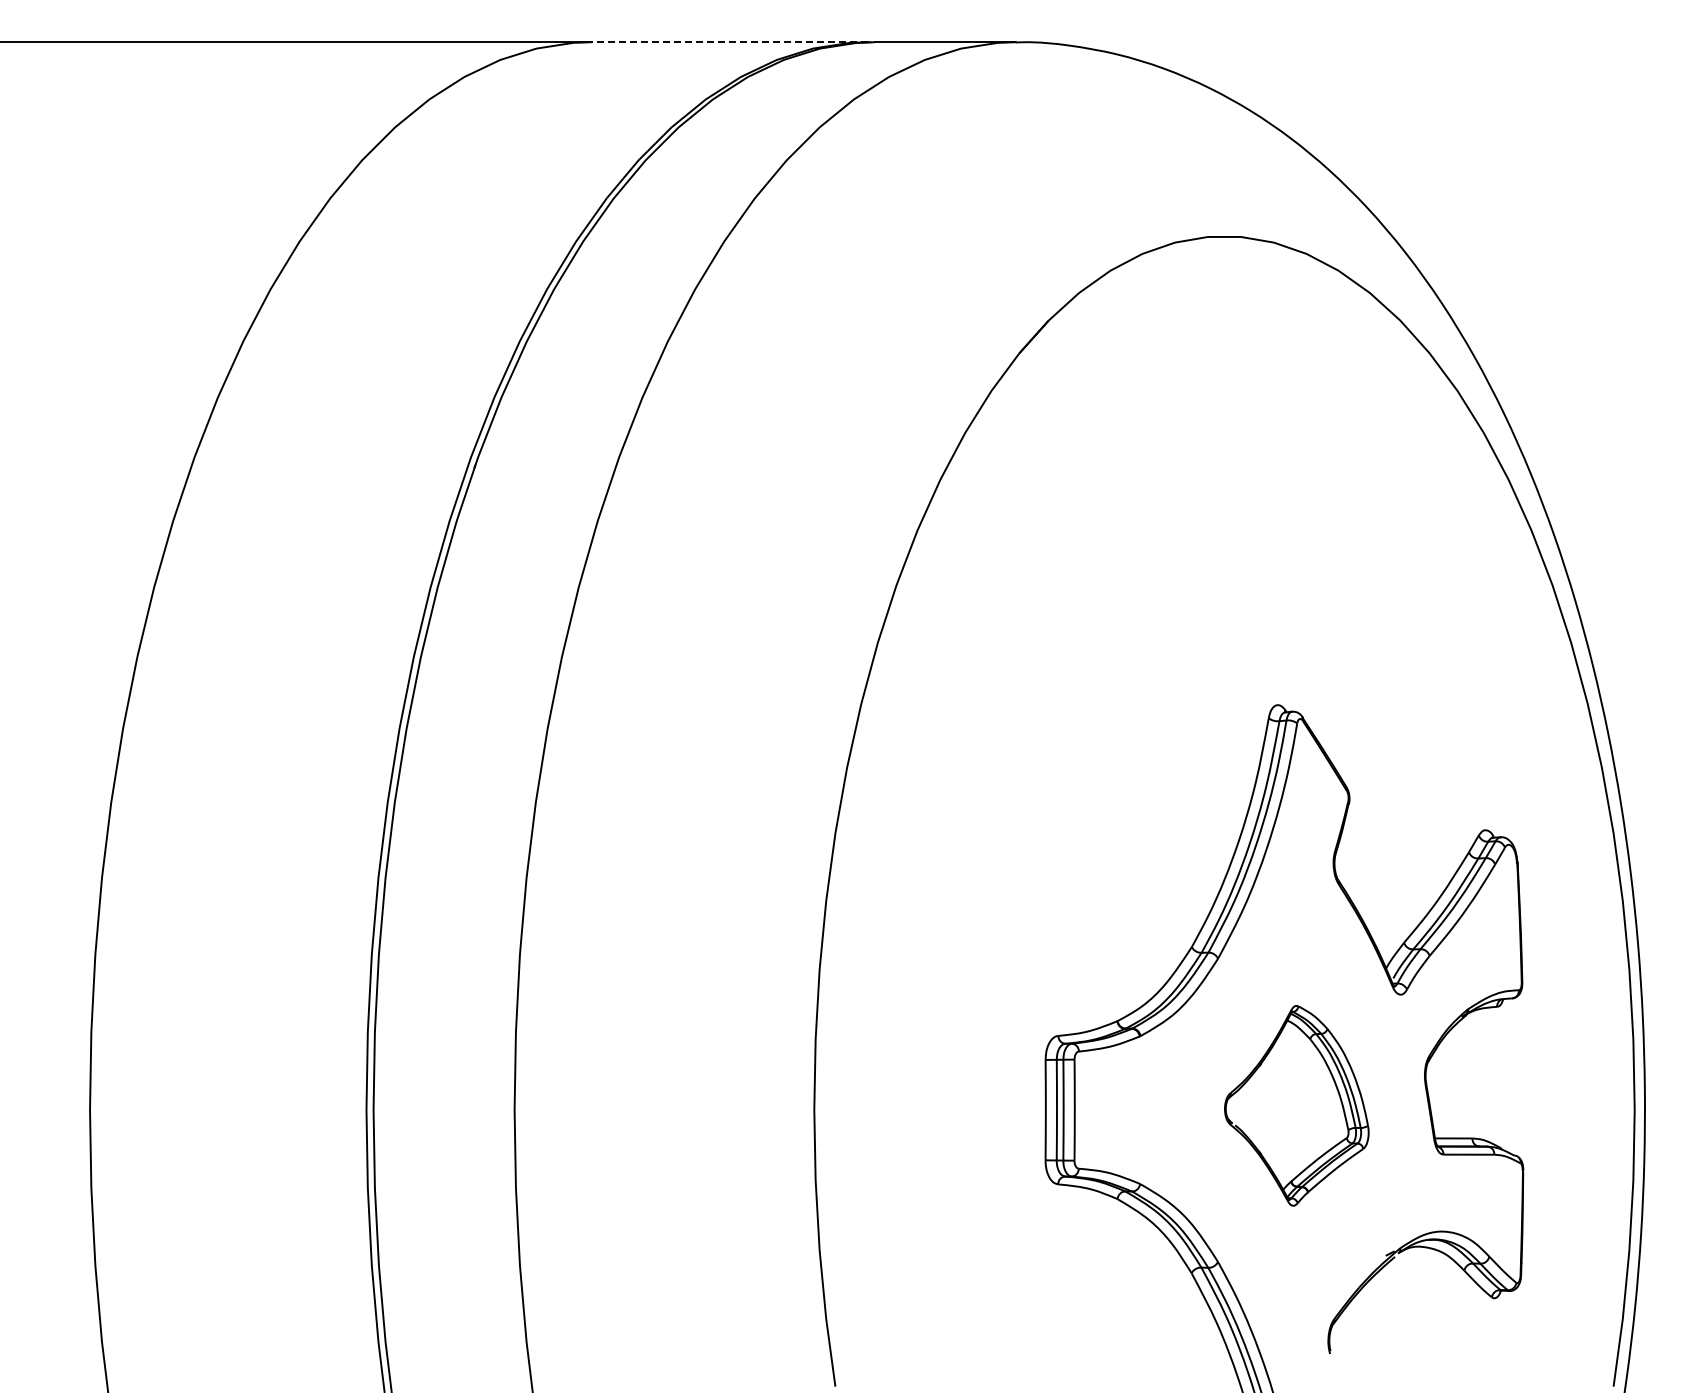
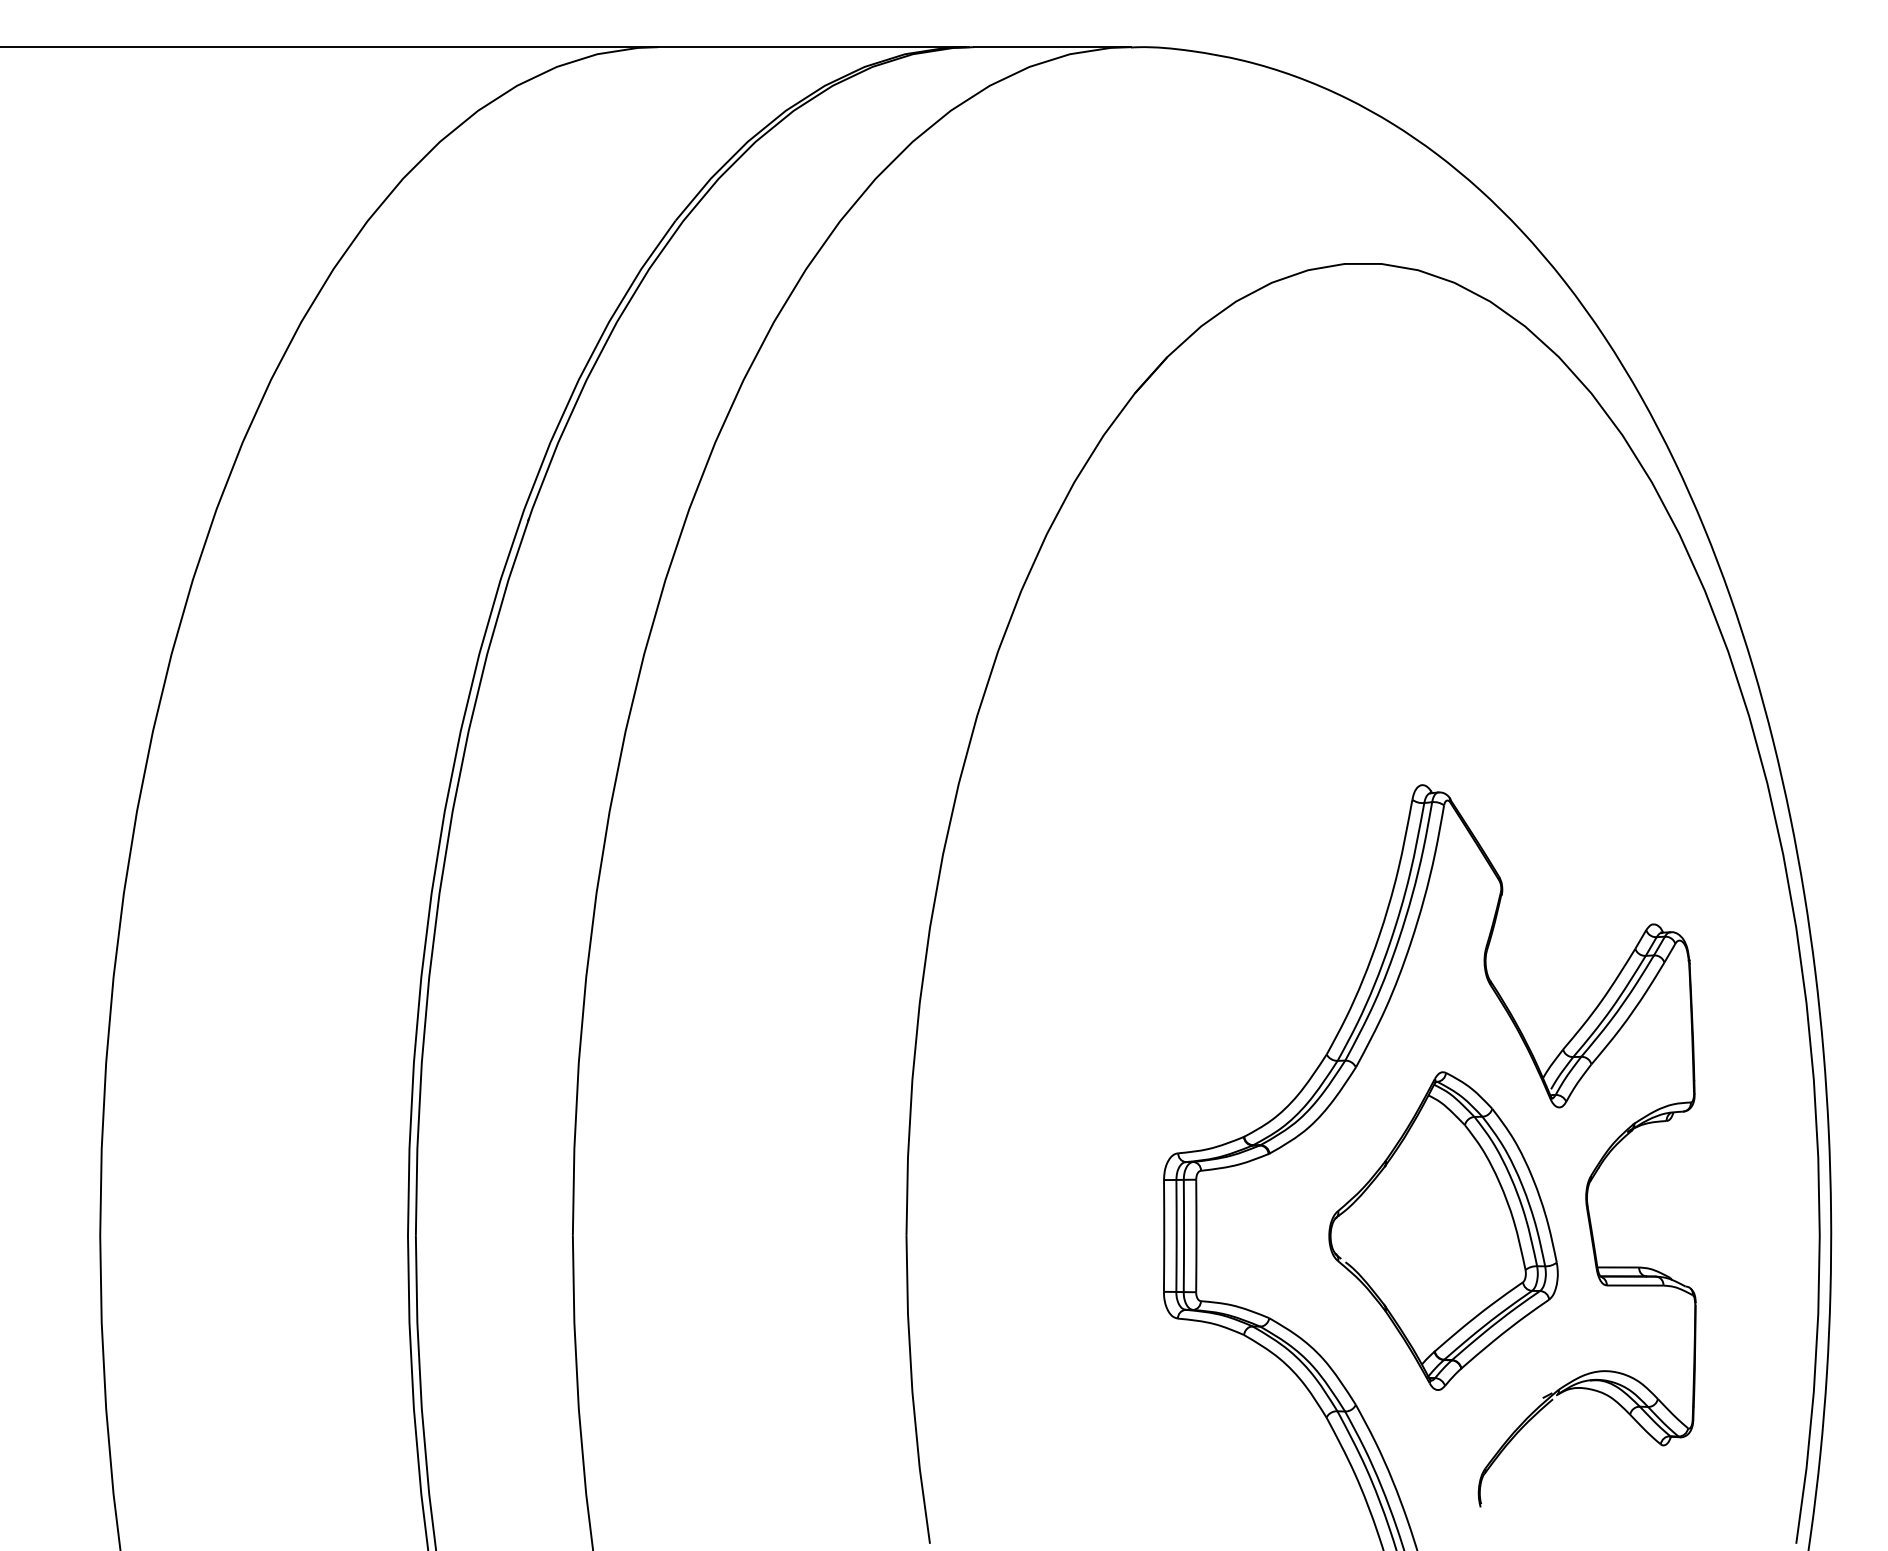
line: (729, 42) -> (812, 47), dashed -> solid
part: (1296, 1105) -> (1443, 1230), size x1.43

